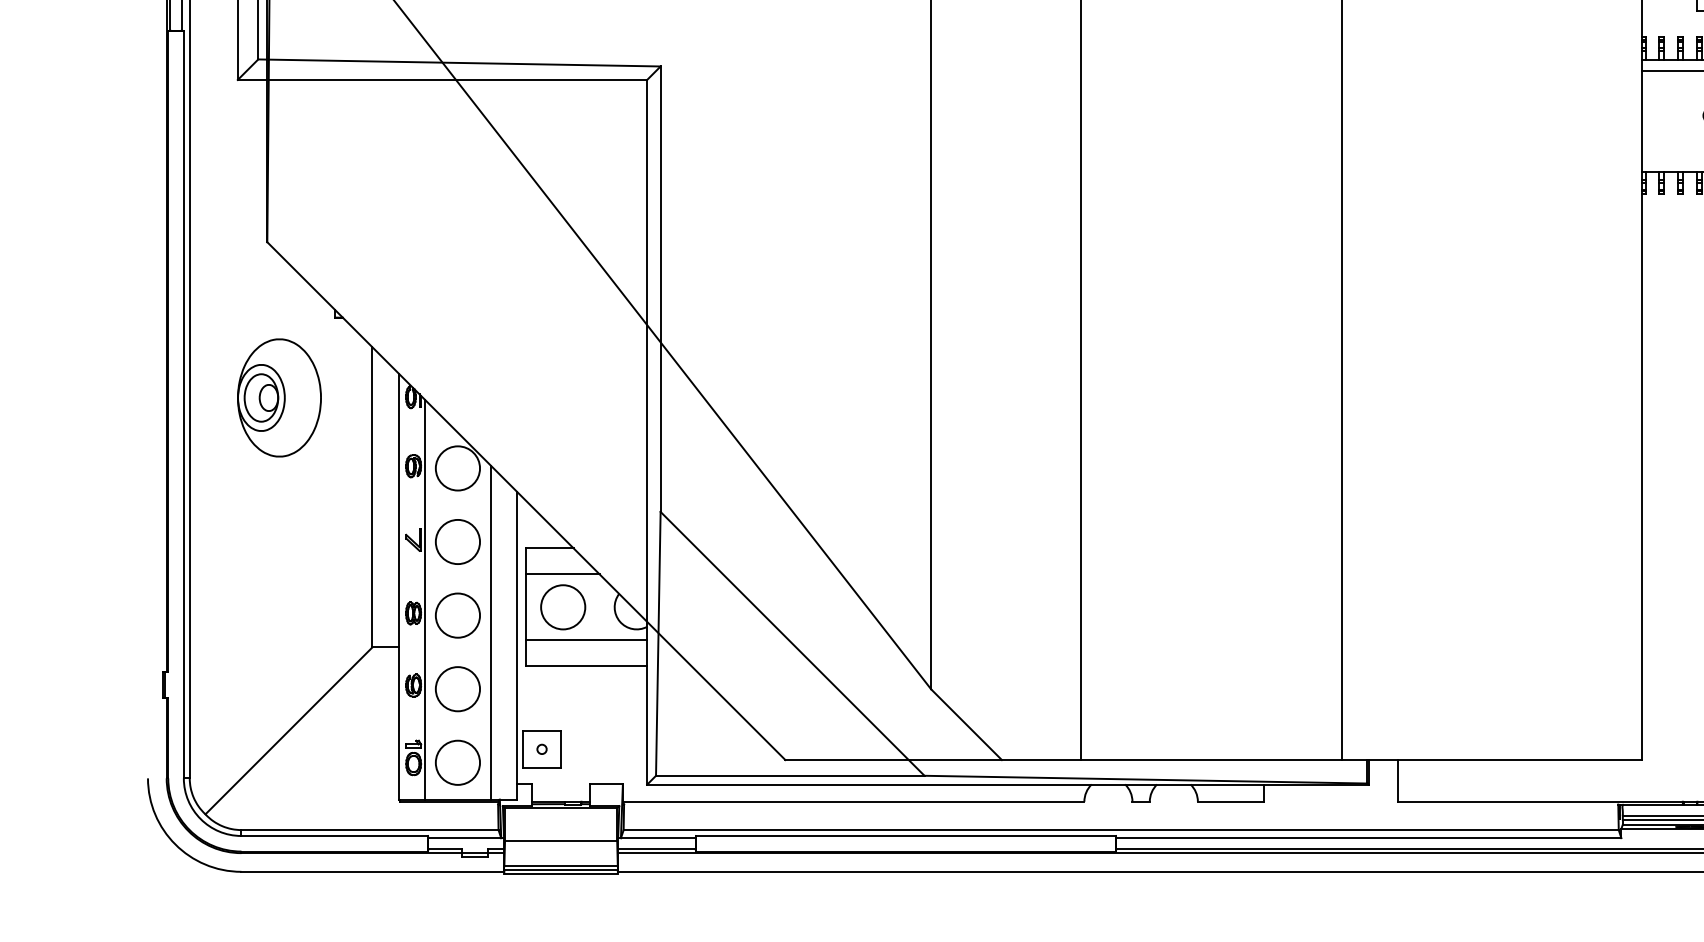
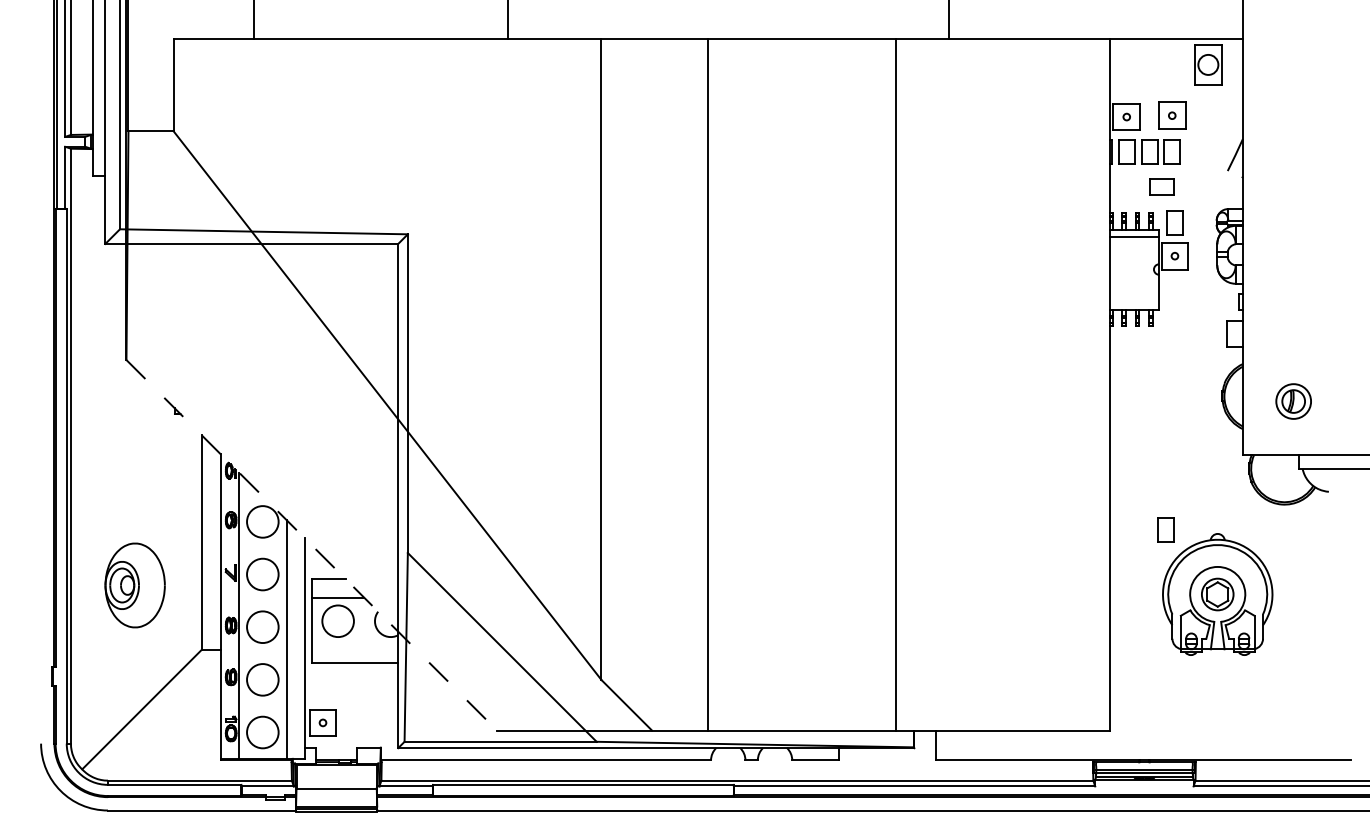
part: (278, 397) -> (134, 585), moved
line: (527, 501) -> (312, 545), solid -> dashed
line: (586, 639) -> (354, 644), removed

